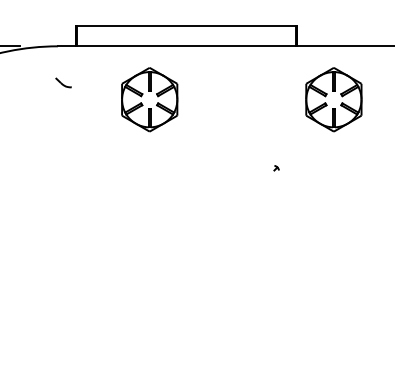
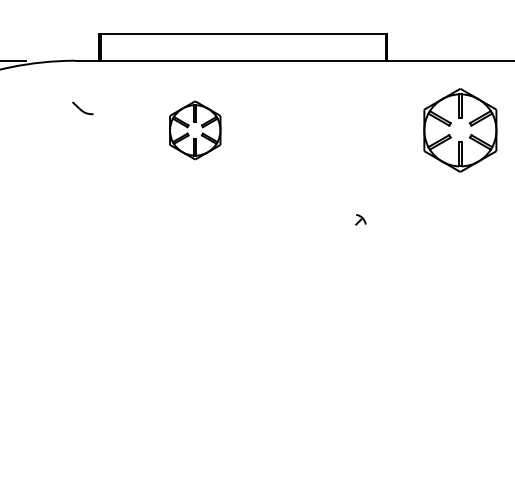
part: (149, 99) -> (195, 130), size x0.7
part: (333, 99) -> (460, 130), moved
part: (276, 168) -> (360, 219), size x1.6

